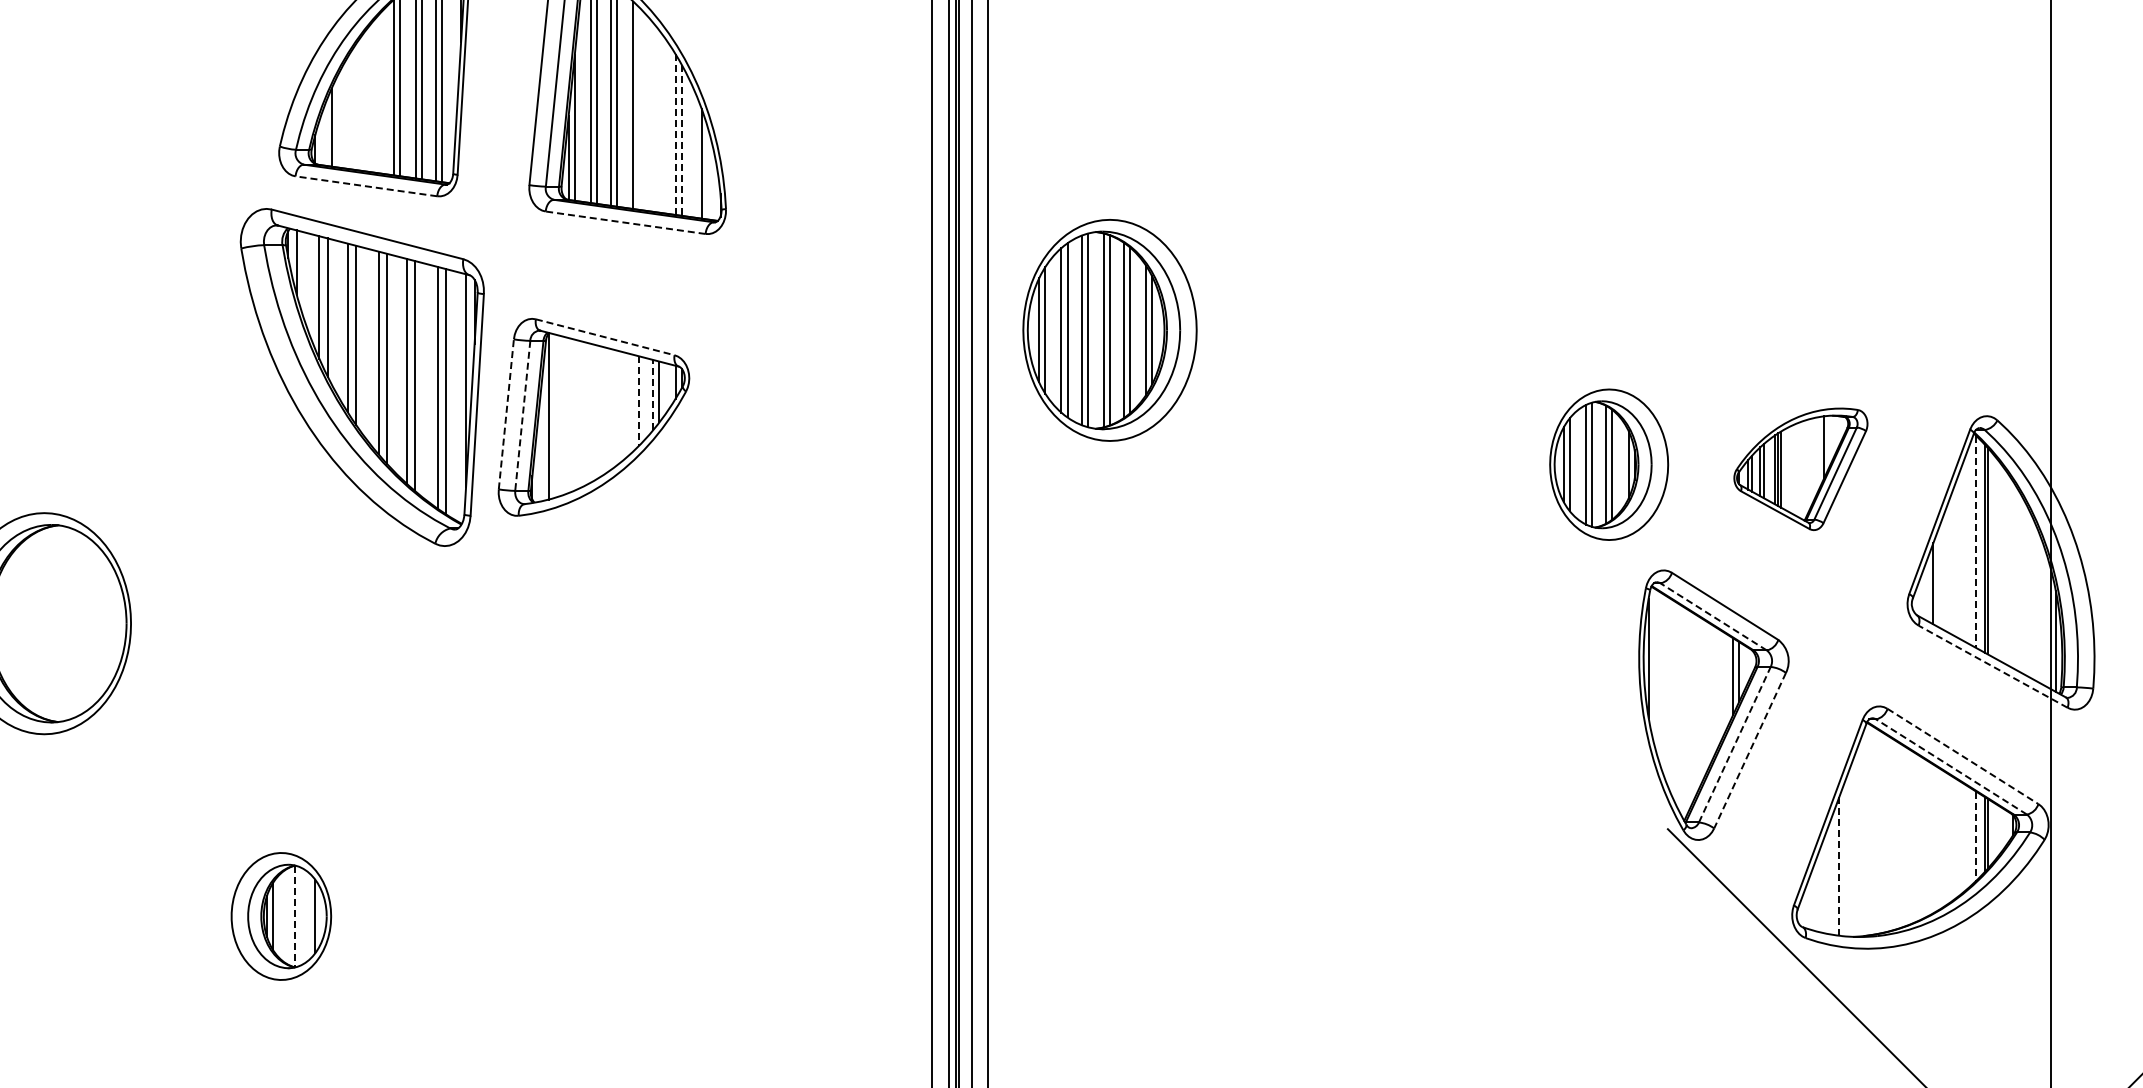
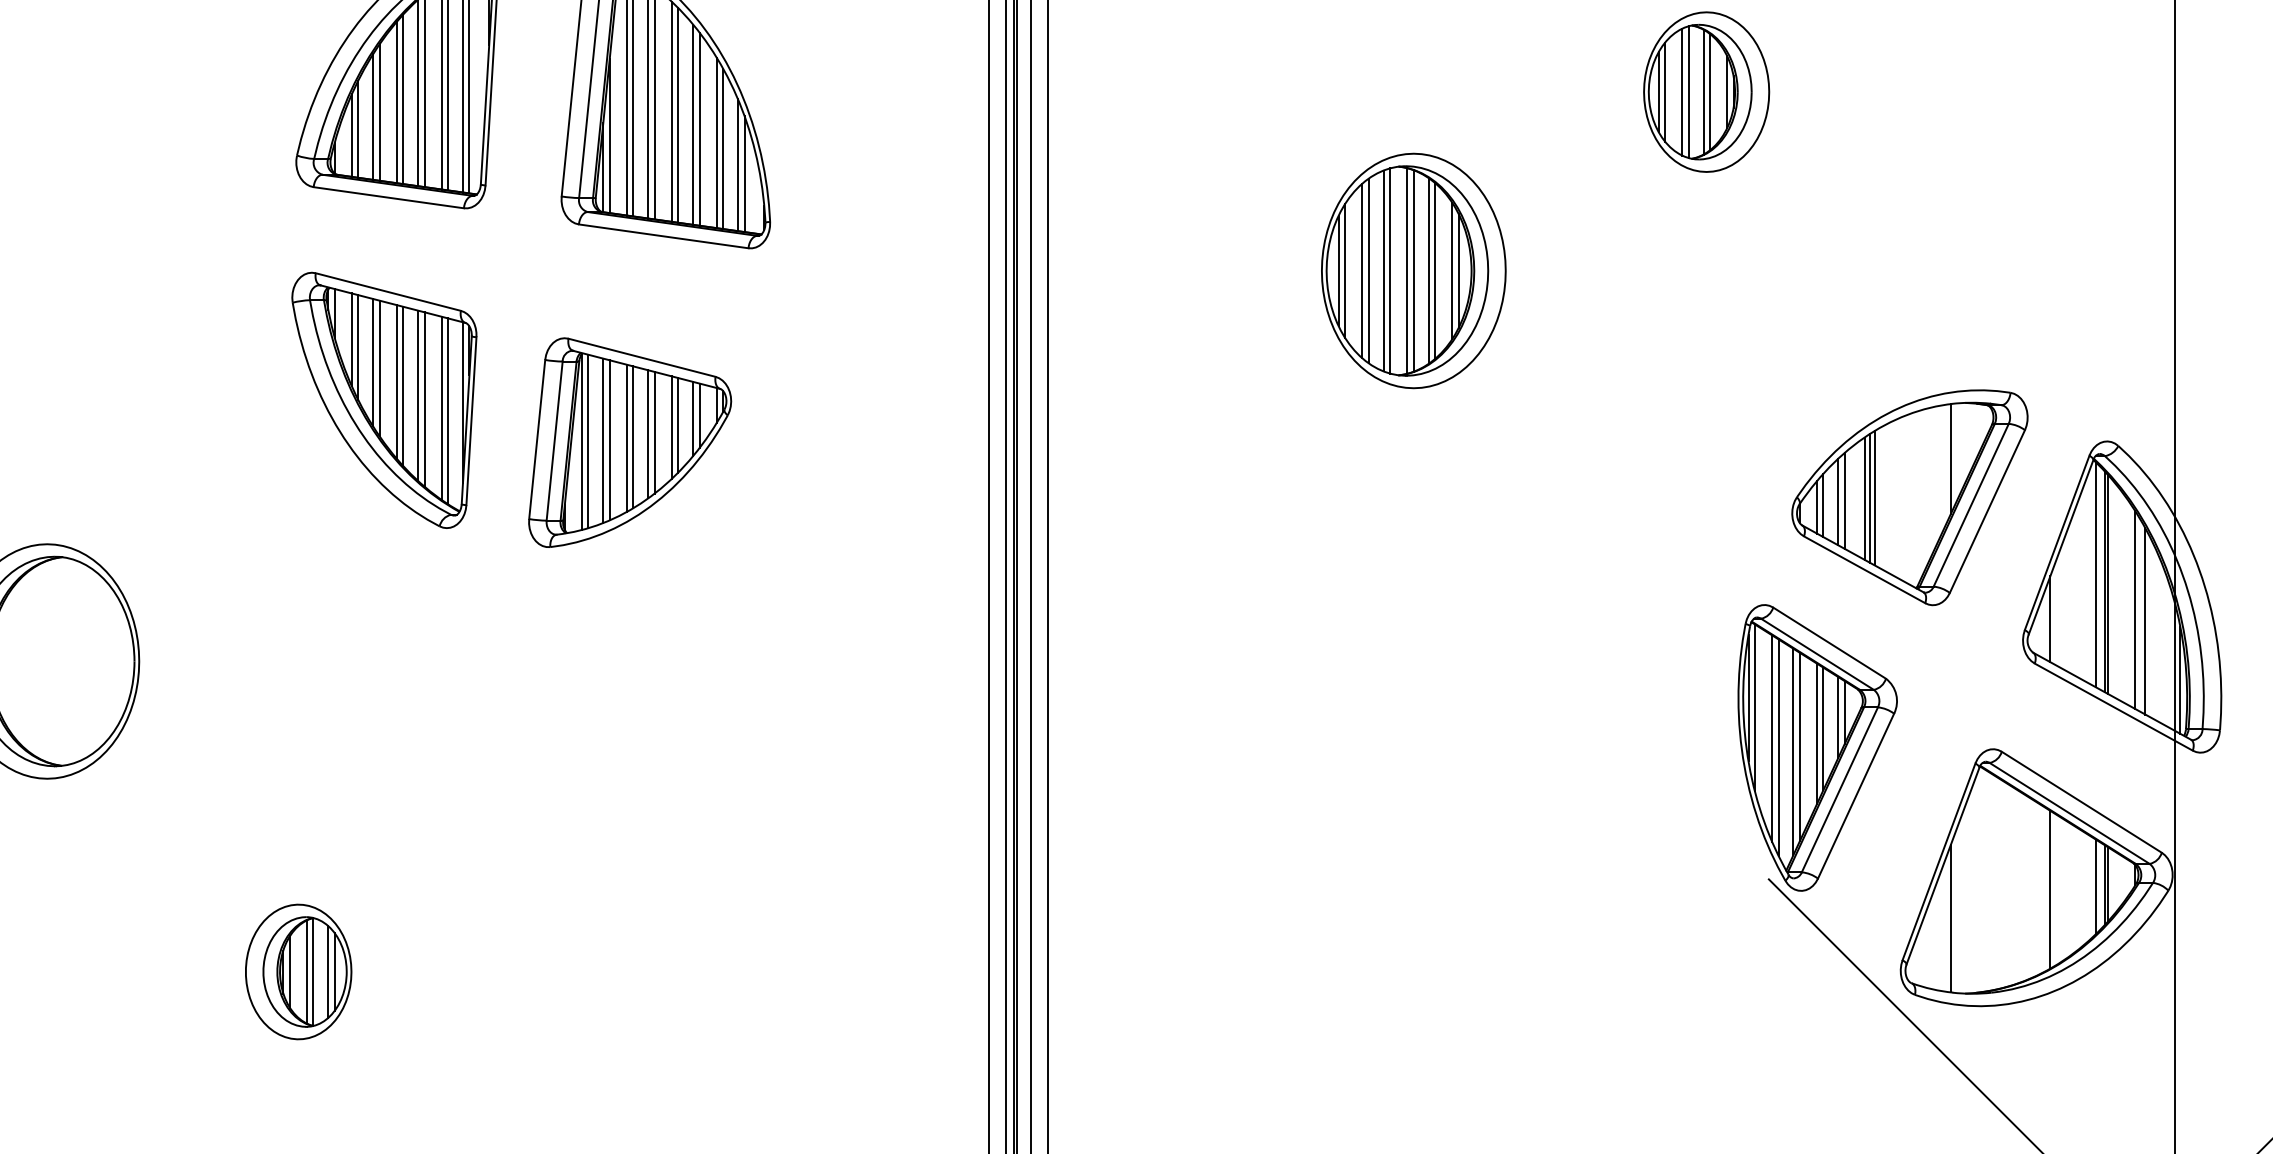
line: (379, 93) -> (402, 99), added
line: (373, 96) -> (396, 102), added
line: (357, 105) -> (379, 112), added
line: (639, 108) -> (678, 115), added
line: (351, 109) -> (373, 116), added
line: (653, 117) -> (693, 124), added
line: (337, 121) -> (358, 128), added
line: (659, 121) -> (699, 128), added
line: (675, 134) -> (716, 142), dashed -> solid
line: (681, 140) -> (722, 149), dashed -> solid
line: (695, 155) -> (737, 165), added
line: (366, 186) -> (388, 197), dashed -> solid
line: (625, 222) -> (663, 236), dashed -> solid
part: (1109, 330) -> (1413, 271), moved
line: (605, 337) -> (642, 358), dashed -> solid
part: (361, 377) -> (383, 400), size x0.71
line: (653, 394) -> (693, 418), dashed -> solid
line: (639, 400) -> (678, 424), dashed -> solid
line: (633, 402) -> (672, 426), added
line: (617, 407) -> (655, 432), added
line: (611, 409) -> (648, 434), added
line: (590, 412) -> (626, 437), added
line: (597, 412) -> (633, 437), added
line: (506, 413) -> (537, 438), dashed -> solid
line: (574, 414) -> (609, 439), added
line: (554, 415) -> (588, 440), added
line: (568, 415) -> (603, 440), added
line: (522, 416) -> (554, 441), dashed -> solid
part: (1609, 464) -> (1706, 91), moved
part: (1800, 469) -> (1909, 498), size x1.67
line: (1976, 542) -> (2096, 575), dashed -> solid
line: (2013, 574) -> (2135, 609), added
line: (2022, 585) -> (2144, 621), added
line: (1713, 616) -> (1817, 653), dashed -> solid
line: (1992, 666) -> (2113, 706), dashed -> solid
line: (1654, 667) -> (1754, 707), added
line: (1719, 687) -> (1823, 729), added
line: (1713, 691) -> (1817, 733), added
line: (1670, 695) -> (1771, 737), added
line: (1676, 704) -> (1778, 747), added
line: (1697, 704) -> (1800, 747), added
line: (1690, 708) -> (1792, 751), added
line: (1734, 744) -> (1839, 789), dashed -> solid
line: (1750, 750) -> (1856, 795), dashed -> solid
line: (1963, 756) -> (2082, 802), dashed -> solid
line: (1951, 766) -> (2069, 812), dashed -> solid
line: (1976, 836) -> (2096, 887), dashed -> solid
line: (1933, 838) -> (2050, 889), added
line: (1839, 866) -> (1950, 918), dashed -> solid
line: (289, 916) -> (307, 971), added
line: (295, 916) -> (313, 971), dashed -> solid
line: (309, 916) -> (328, 971), added

